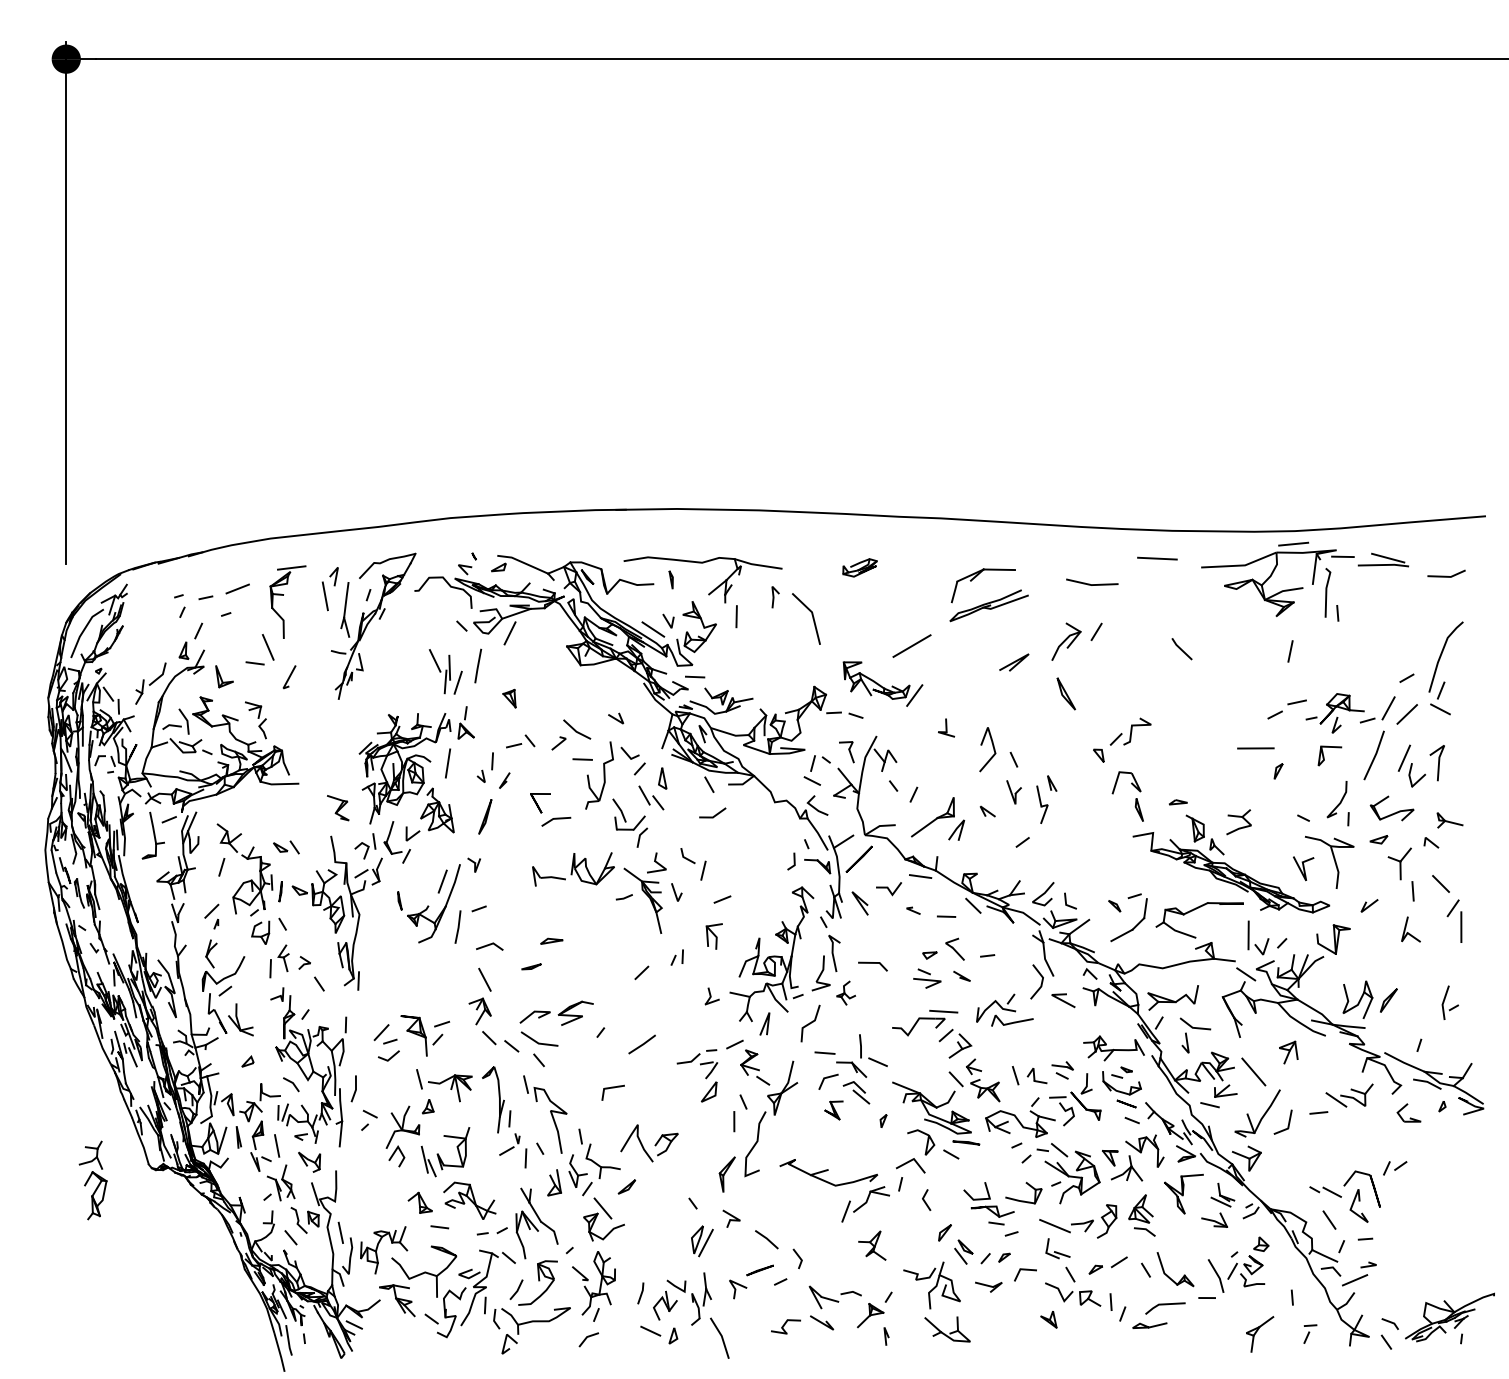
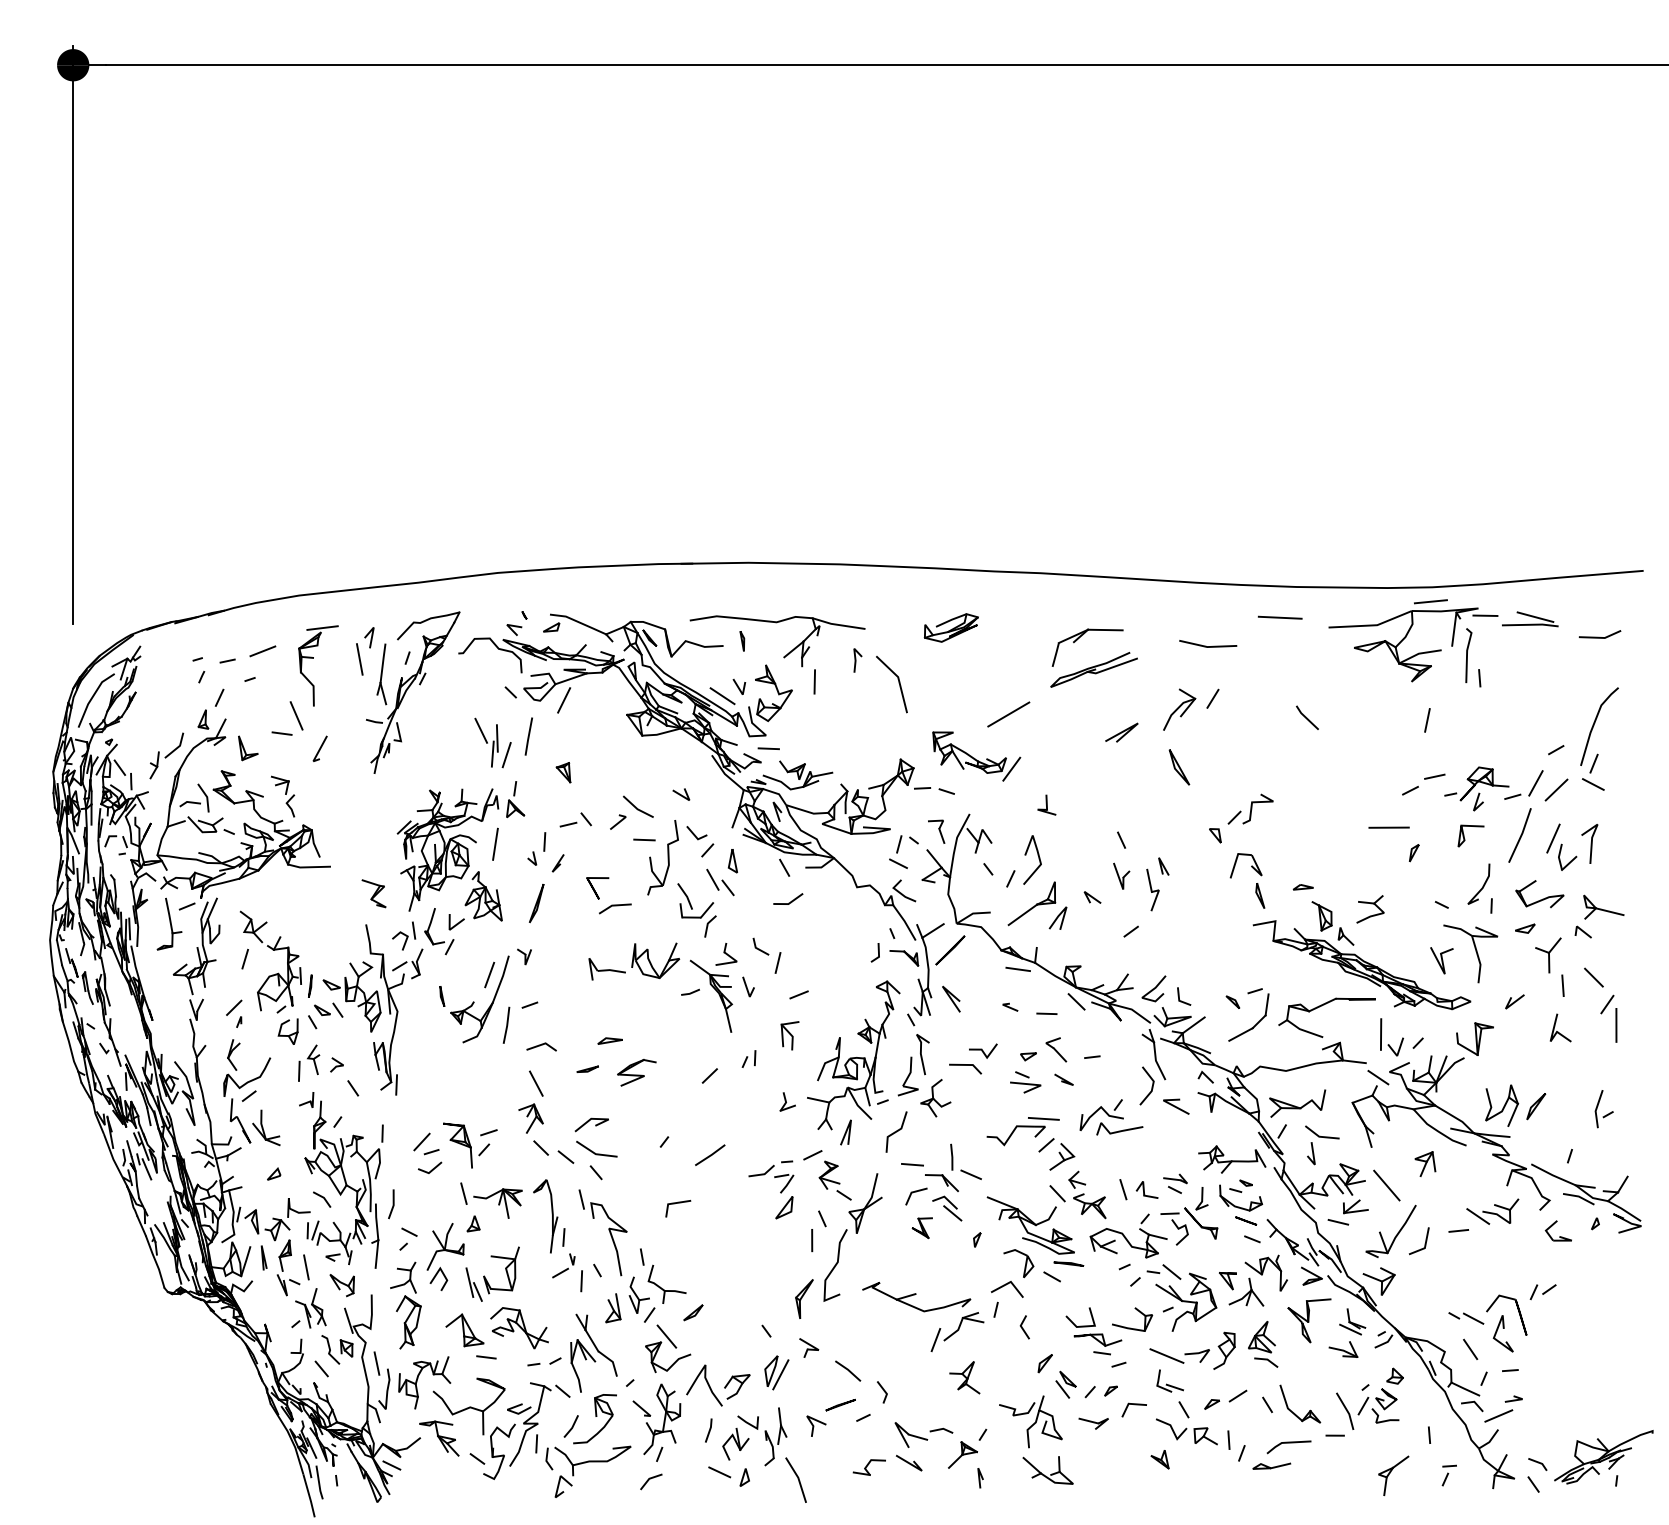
part: (859, 567) -> (950, 627), size x1.43
line: (993, 749) -> (1038, 859), moved
part: (1449, 819) -> (1603, 906), size x1.43
part: (286, 846) -> (328, 1009), moved
line: (889, 888) -> (983, 1050), moved
part: (845, 993) -> (935, 1098), size x1.43
part: (575, 1013) -> (636, 1072), moved
part: (655, 1144) -> (724, 1386), moved
part: (92, 1180) -> (405, 1305), moved
part: (420, 1202) -> (464, 1330), size x1.43

